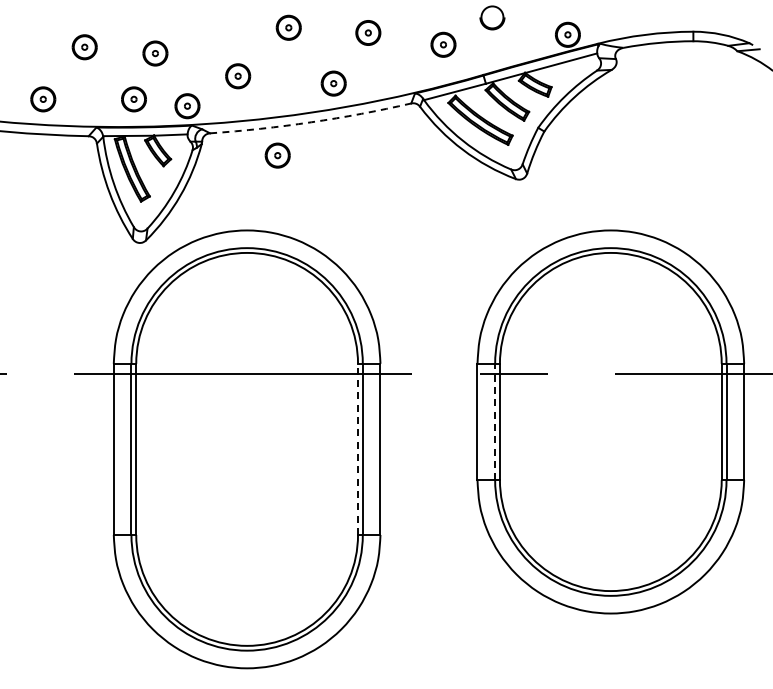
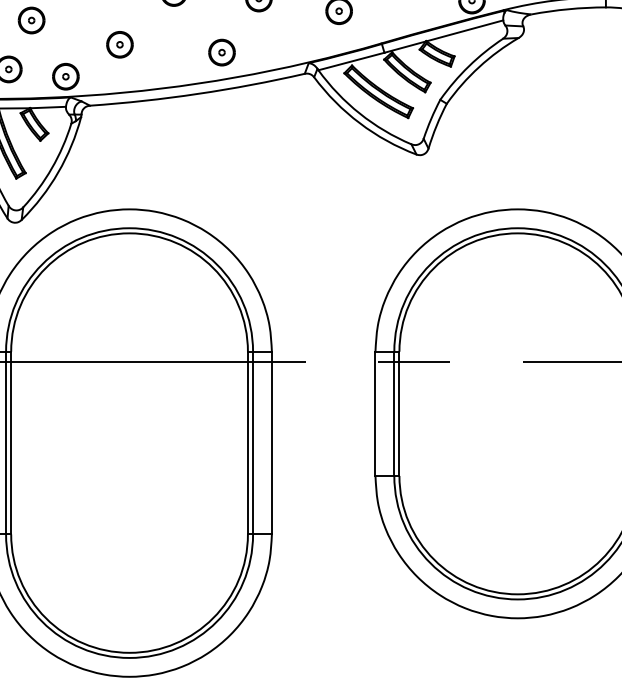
arc: (311, 122) -> (198, 94), dashed -> solid
part: (277, 155) -> (161, 129), removed
line: (495, 421) -> (394, 413), dashed -> solid
line: (358, 449) -> (248, 443), dashed -> solid

